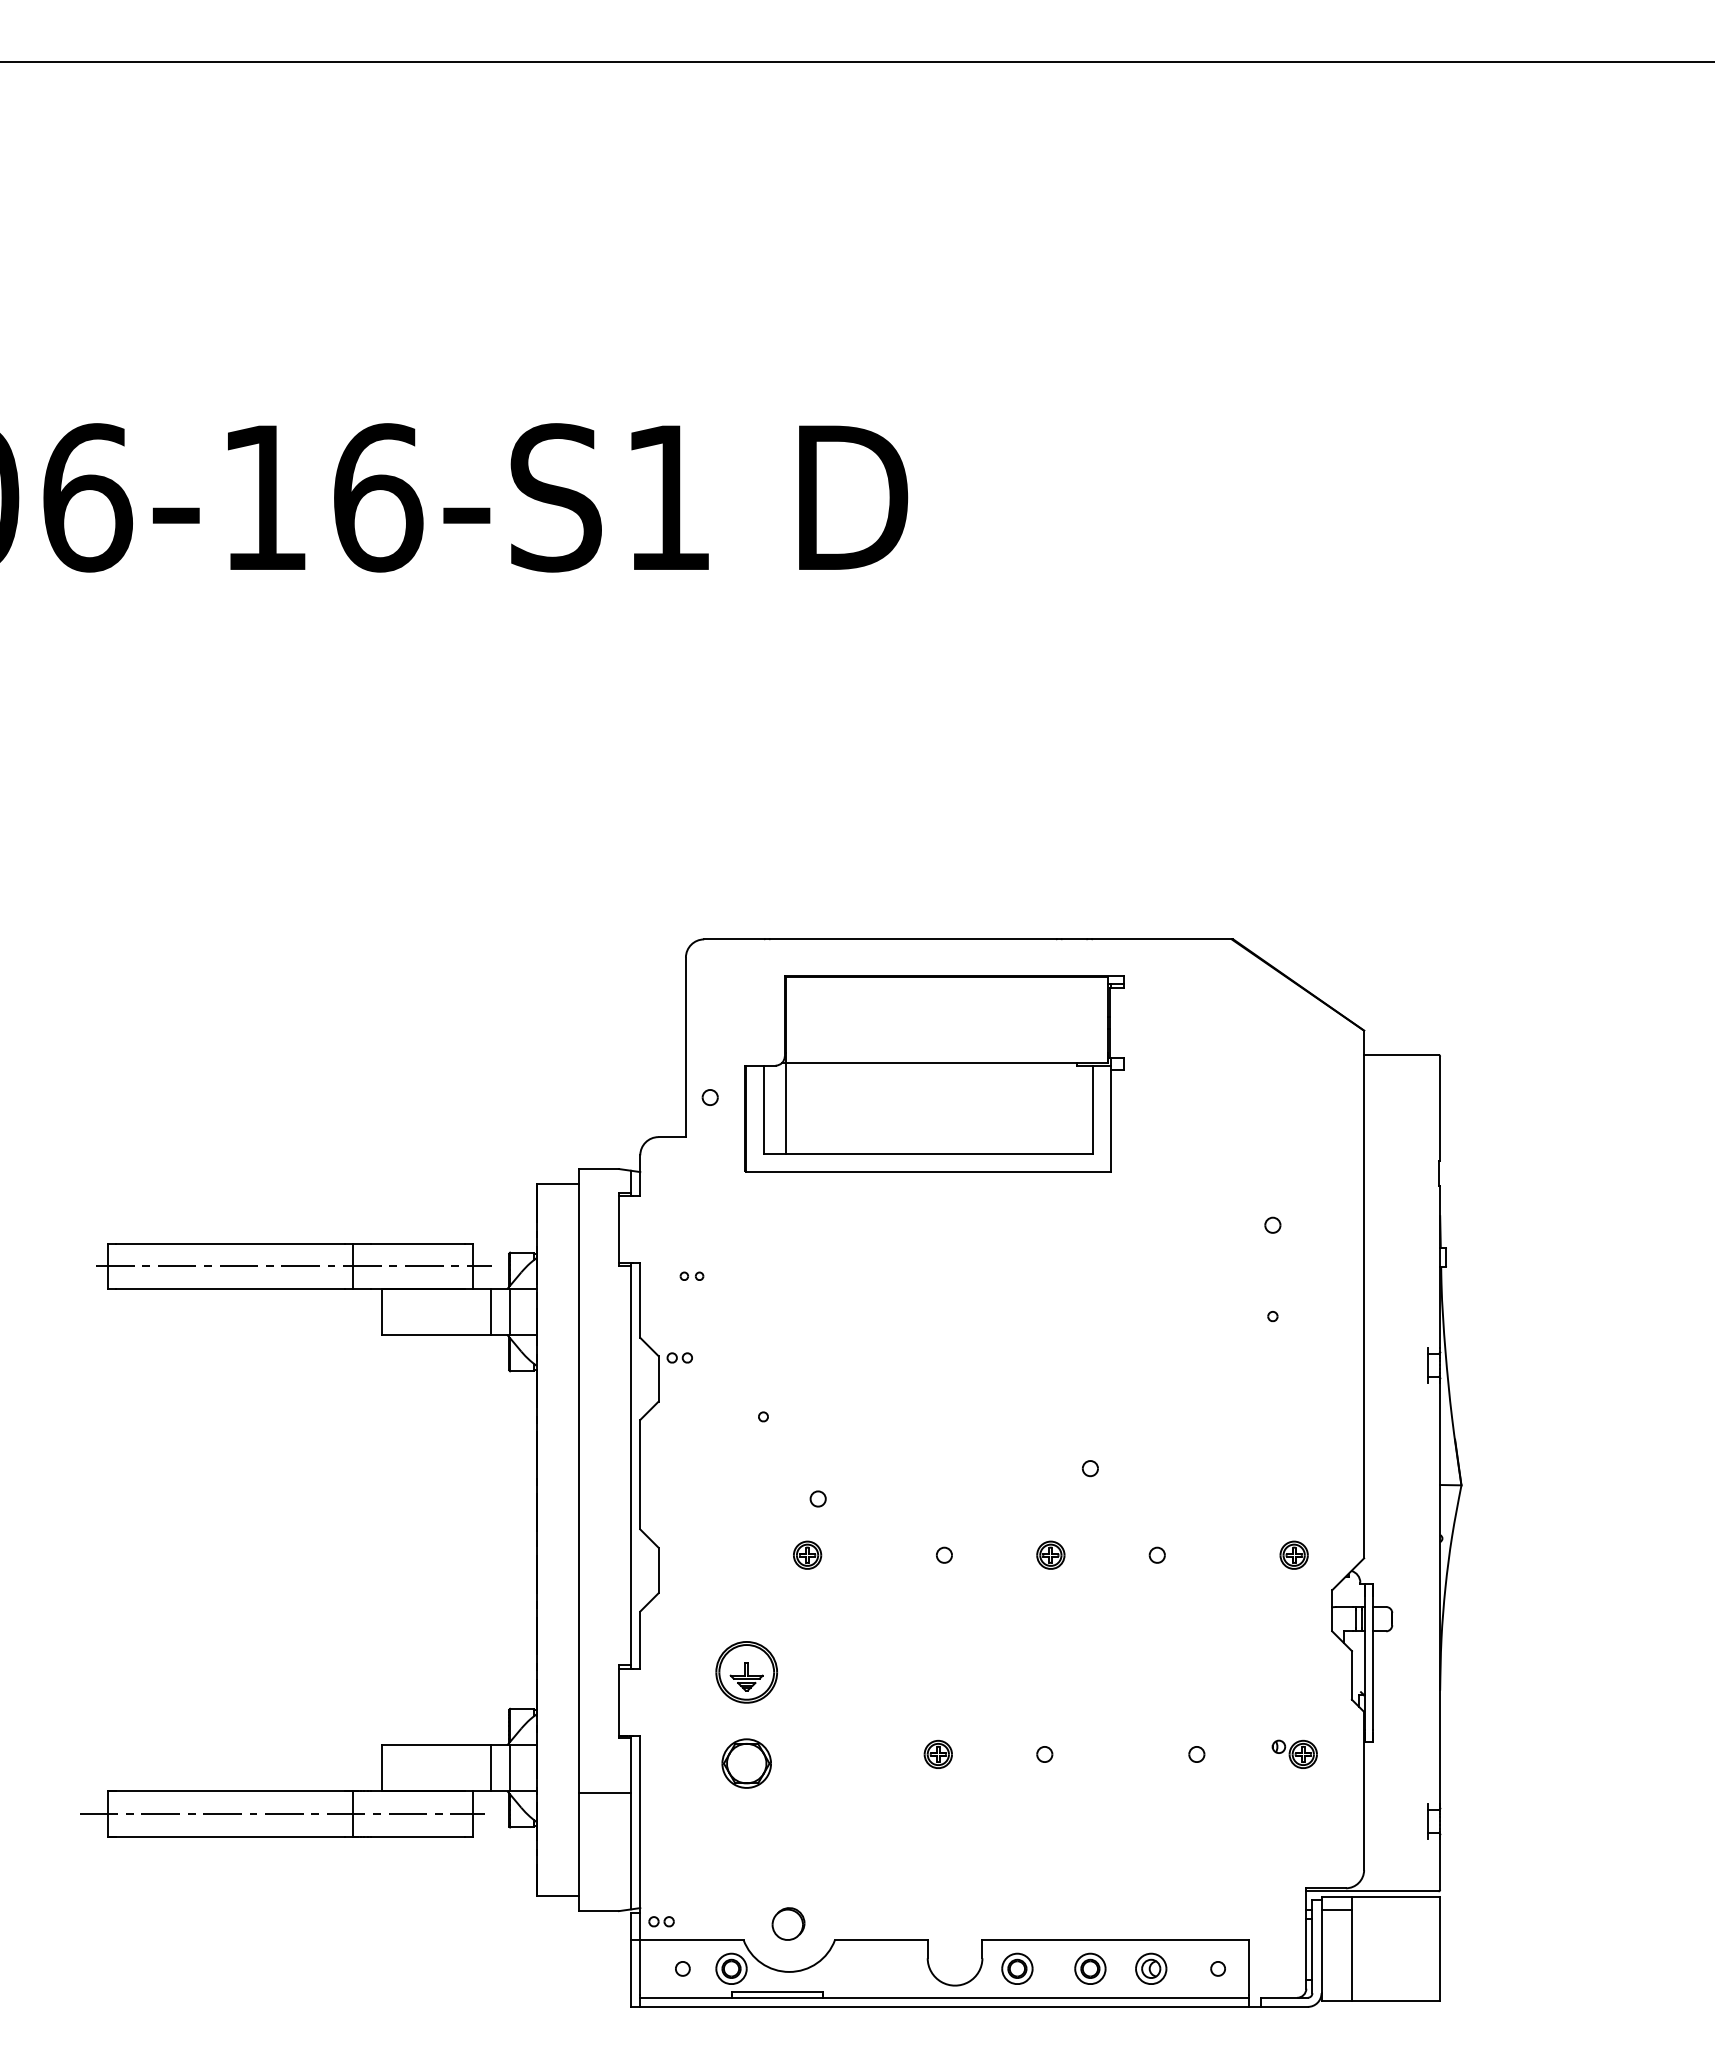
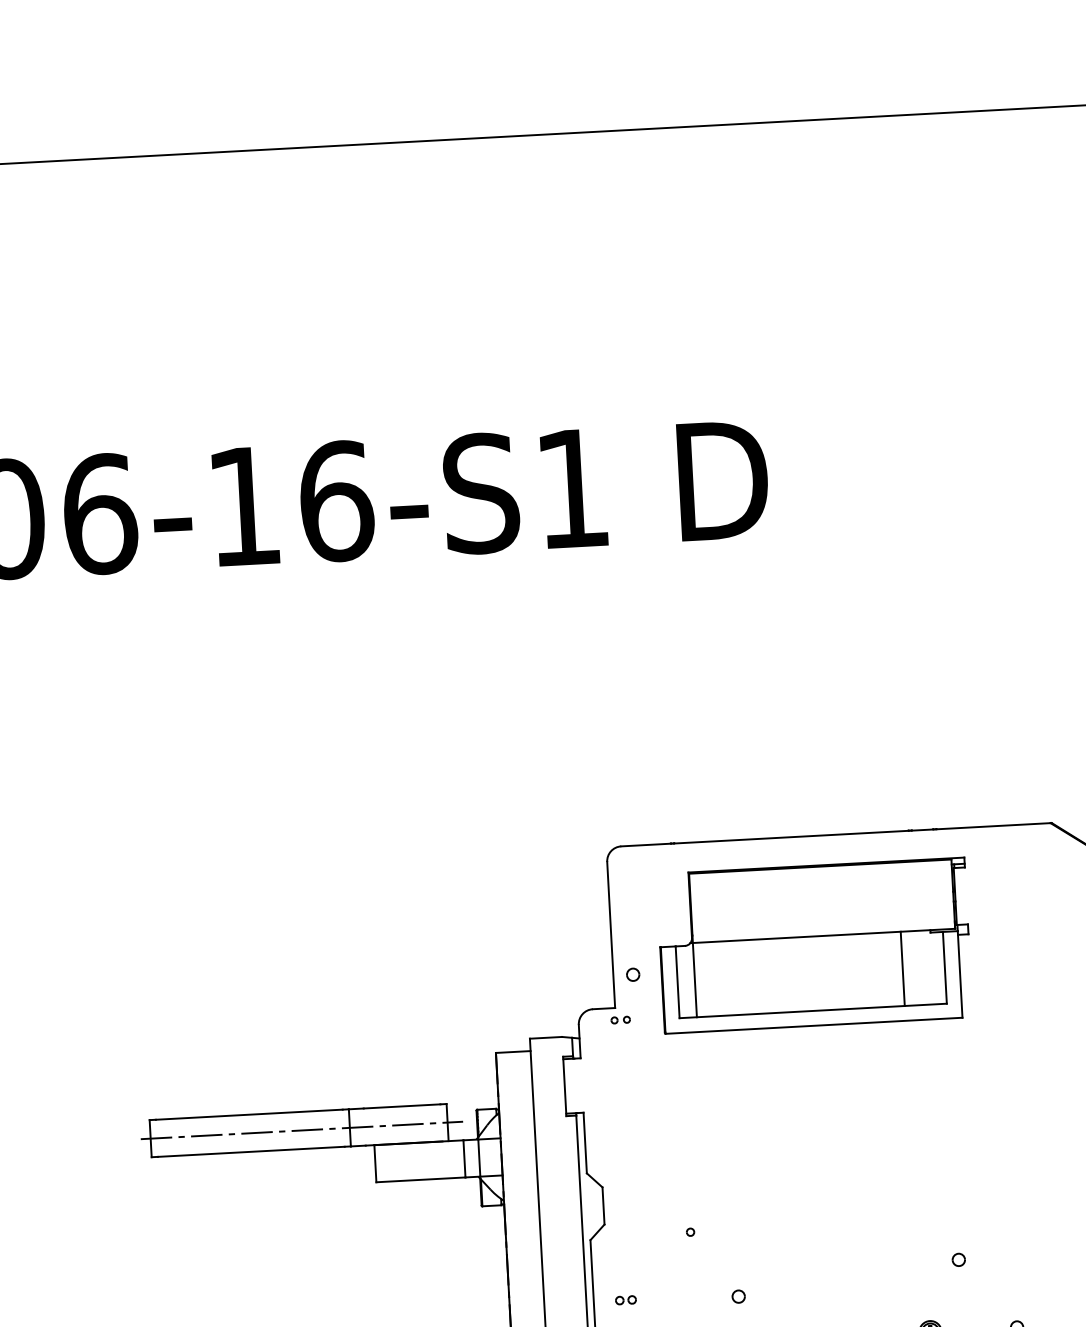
line: (1040, 1107) -> (902, 968), added
part: (691, 1275) -> (620, 1019), moved
part: (679, 1357) -> (625, 1299), moved

